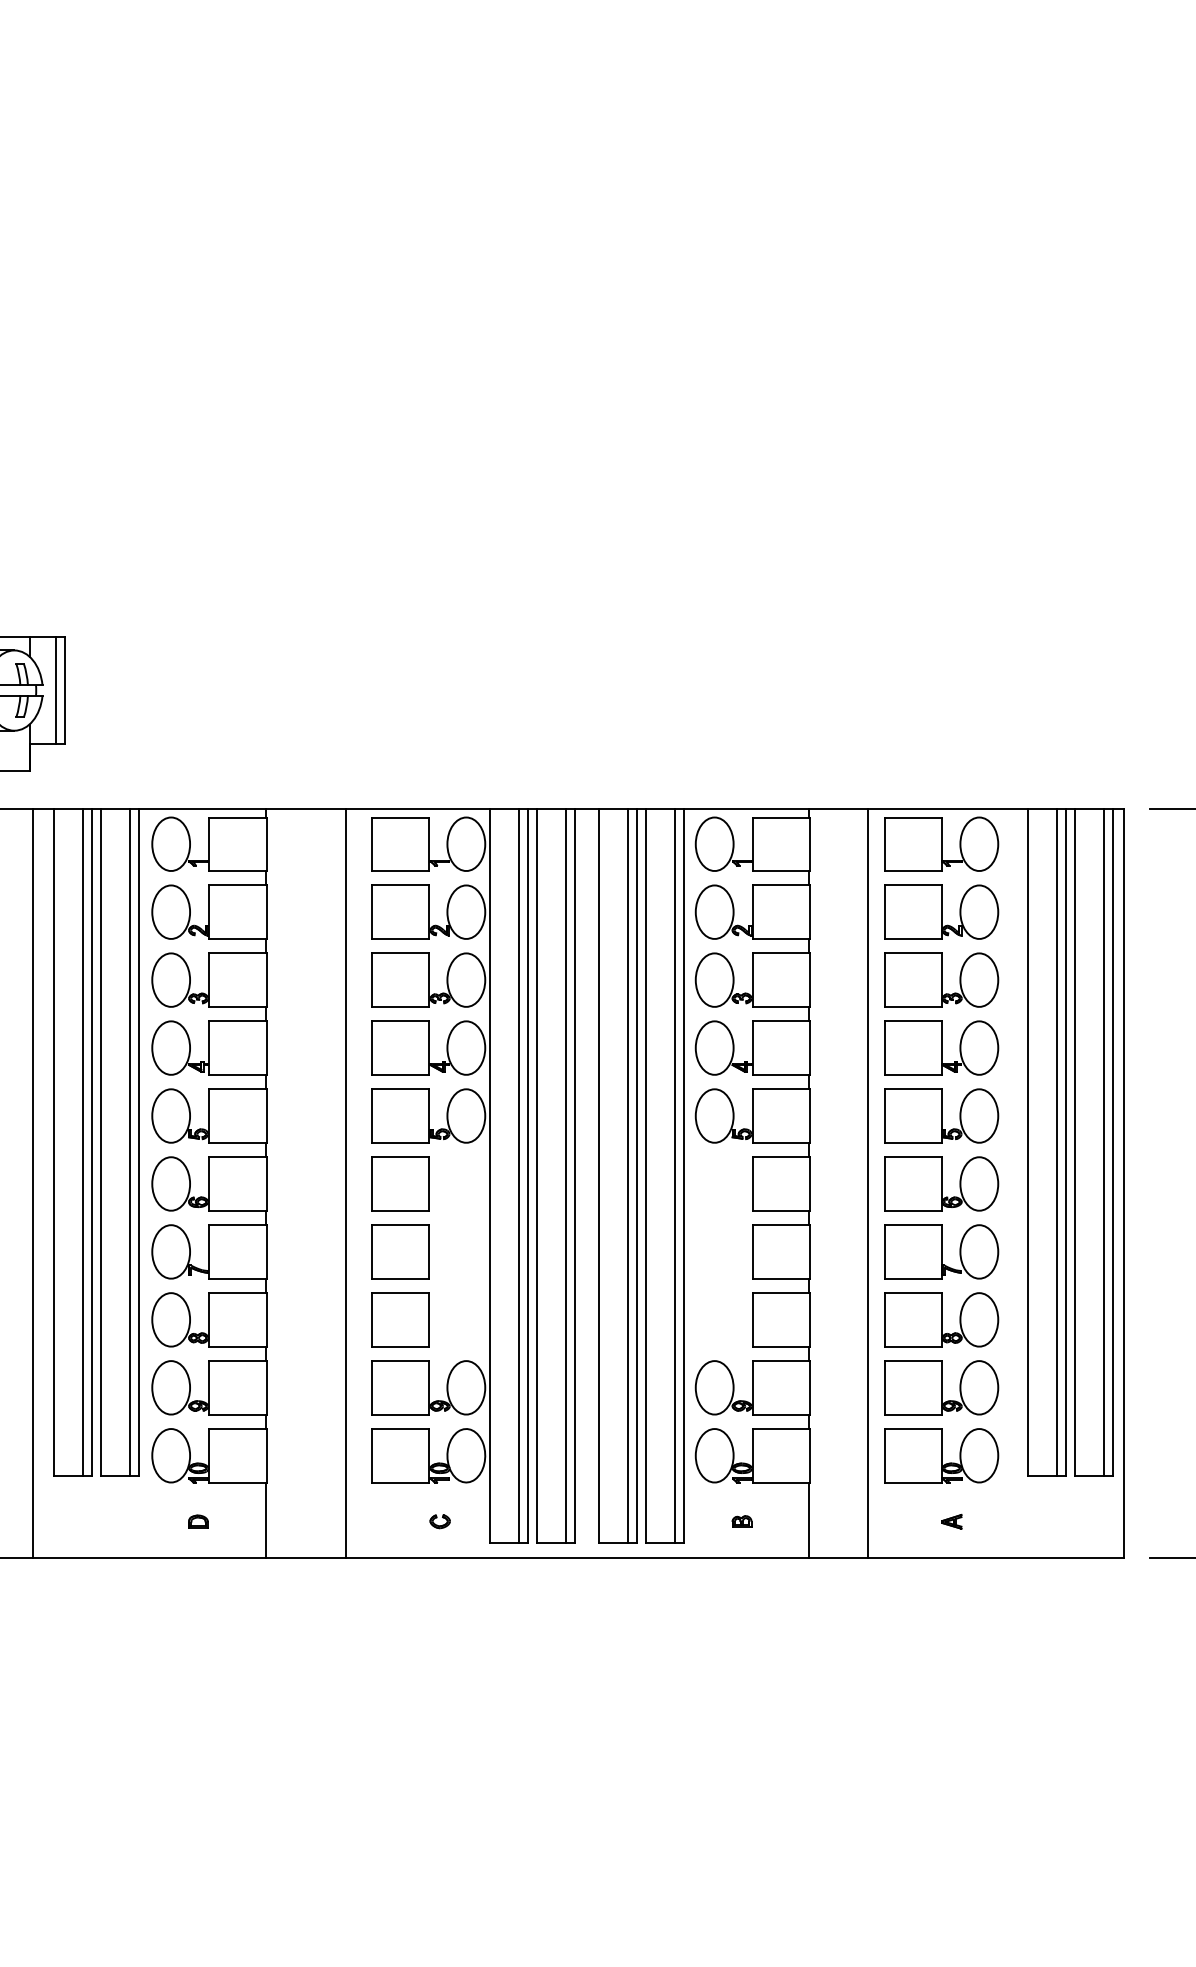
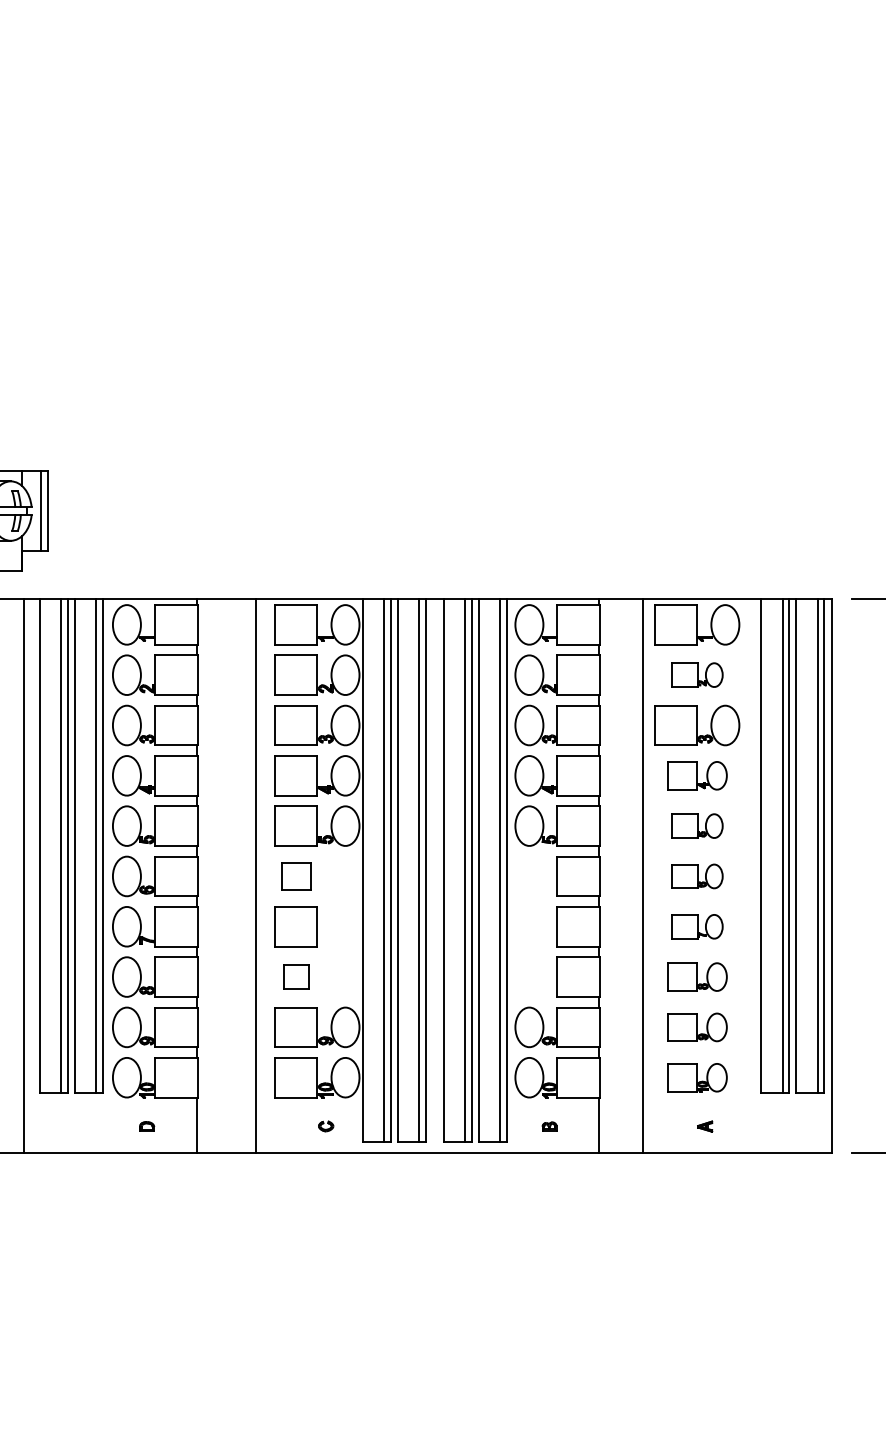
part: (941, 911) -> (697, 674), size x0.6
part: (941, 1047) -> (697, 775), size x0.7
part: (941, 1115) -> (697, 825), size x0.6
part: (400, 1183) -> (296, 876), size x0.7
part: (941, 1183) -> (697, 876), size x0.6
part: (941, 1251) -> (697, 926), size x0.6
part: (400, 1319) -> (296, 976), size x0.6
part: (941, 1319) -> (697, 976), size x0.7
part: (941, 1387) -> (697, 1027), size x0.7
part: (941, 1455) -> (697, 1077), size x0.7

